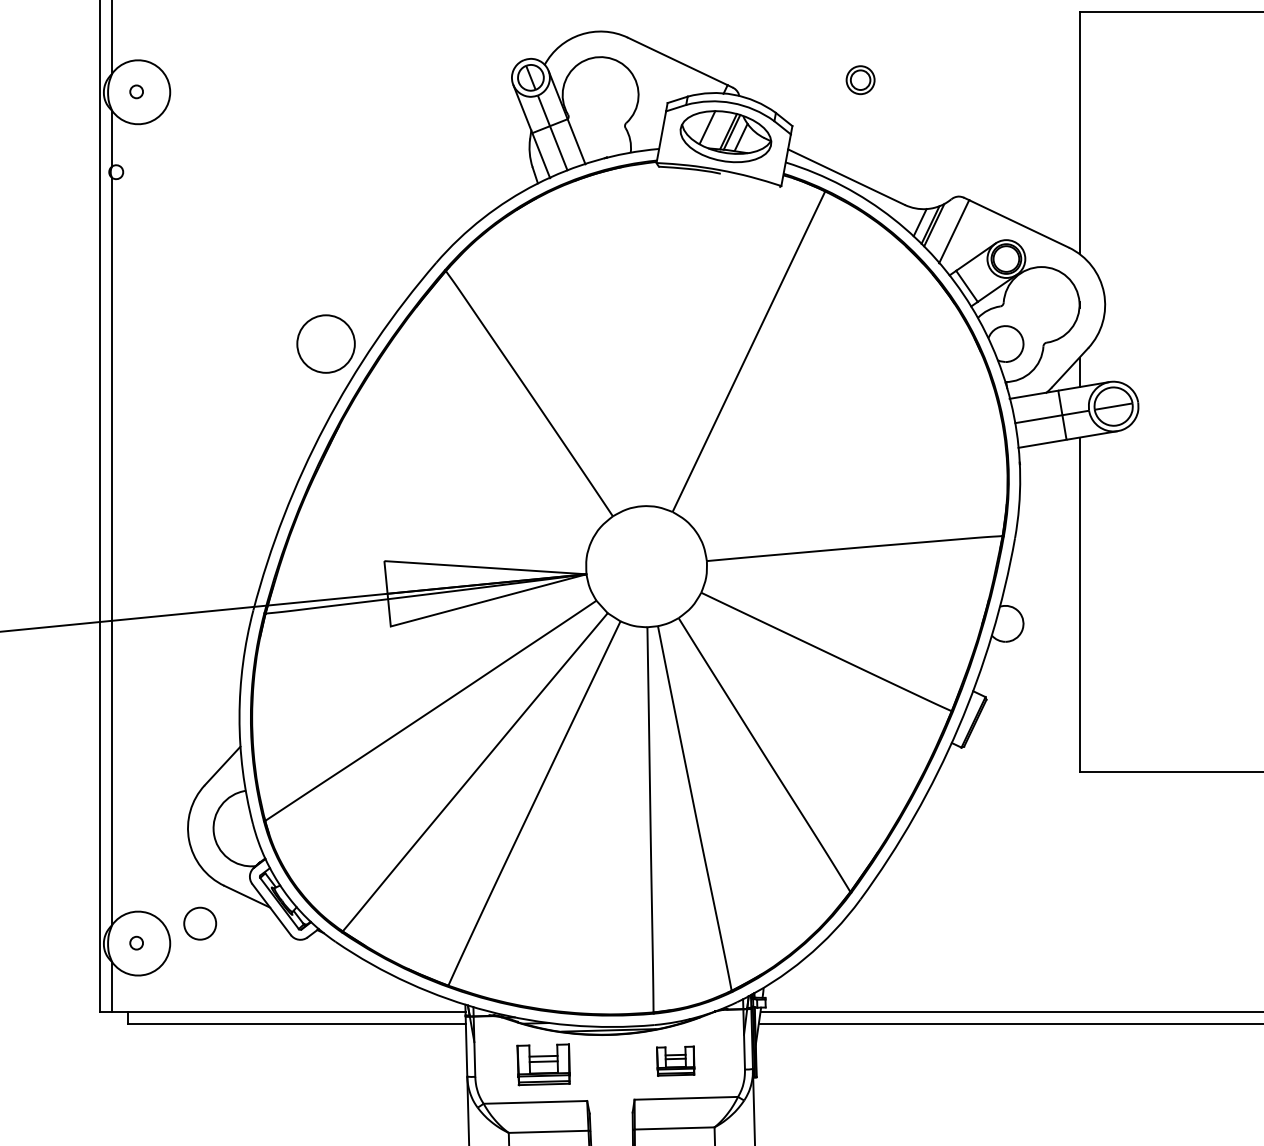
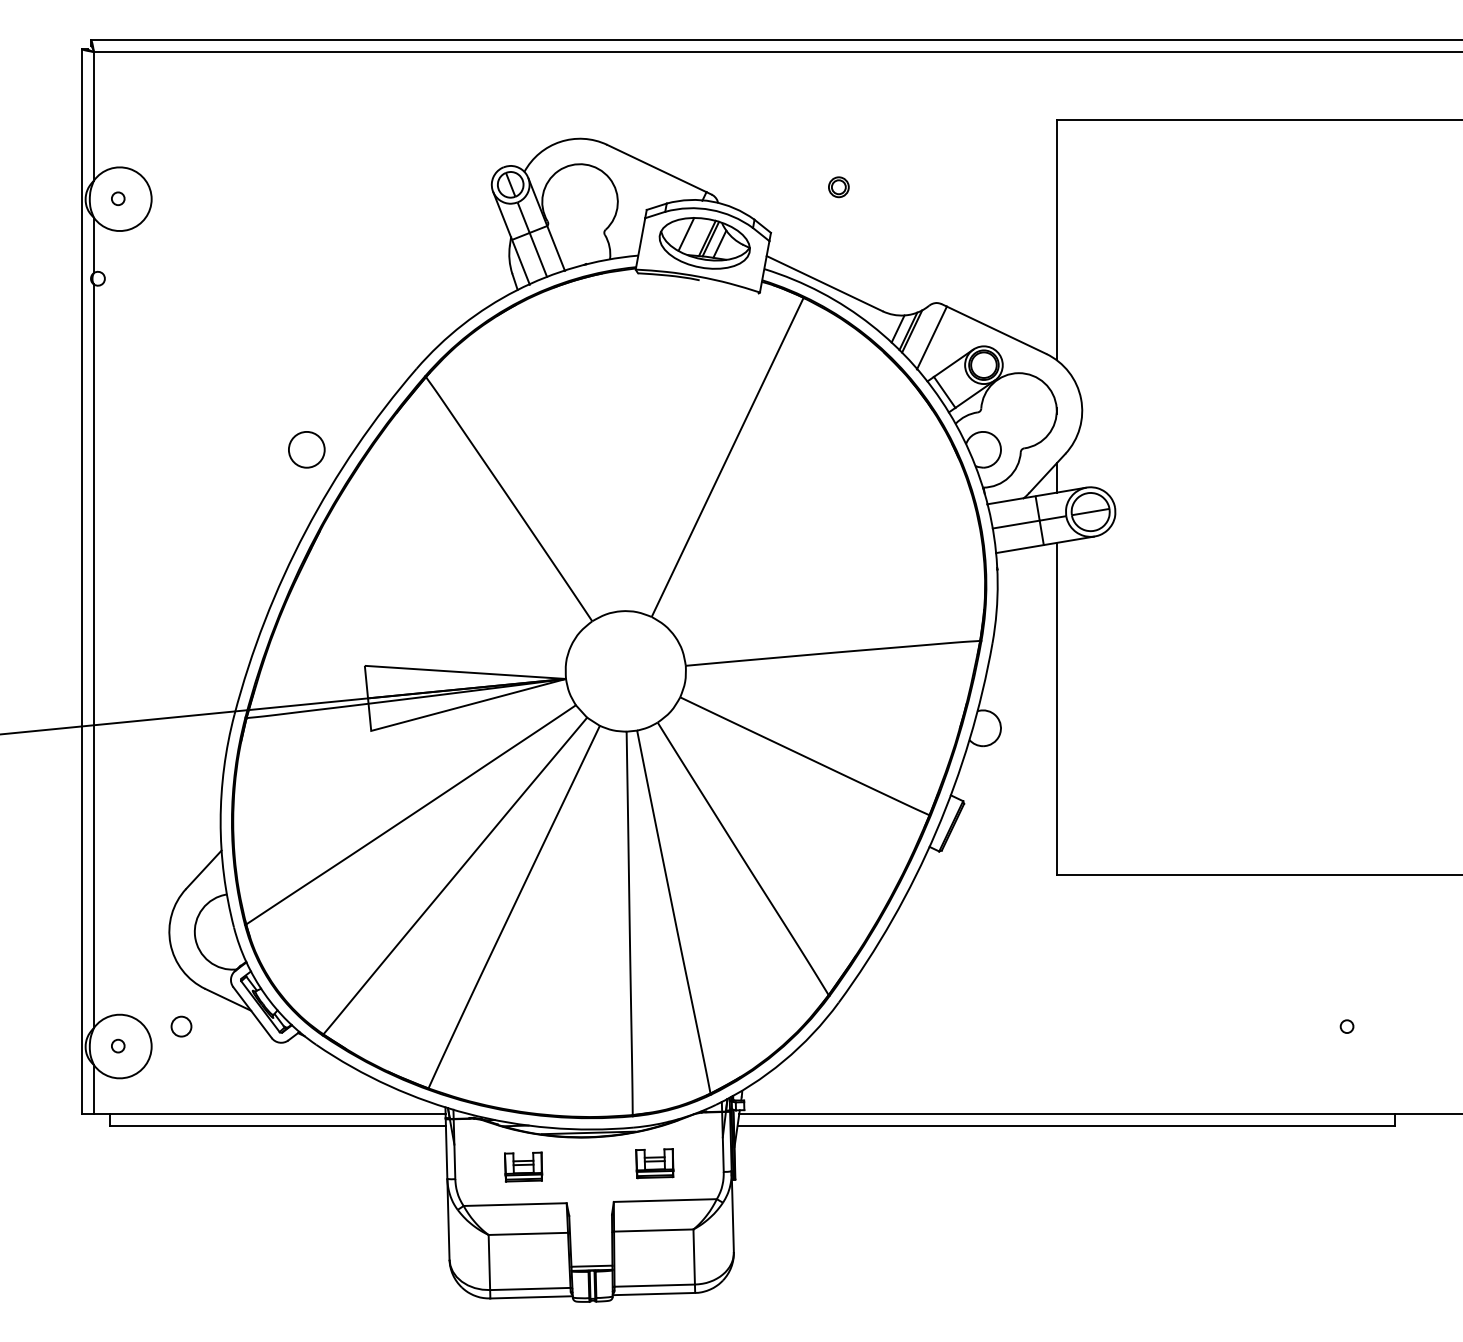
part: (860, 80) -> (838, 187), size x0.71
circle: (325, 343) -> (306, 449), size x0.62
circle: (200, 923) -> (181, 1026), size x0.62
part: (543, 1064) -> (523, 1166), size x0.71

